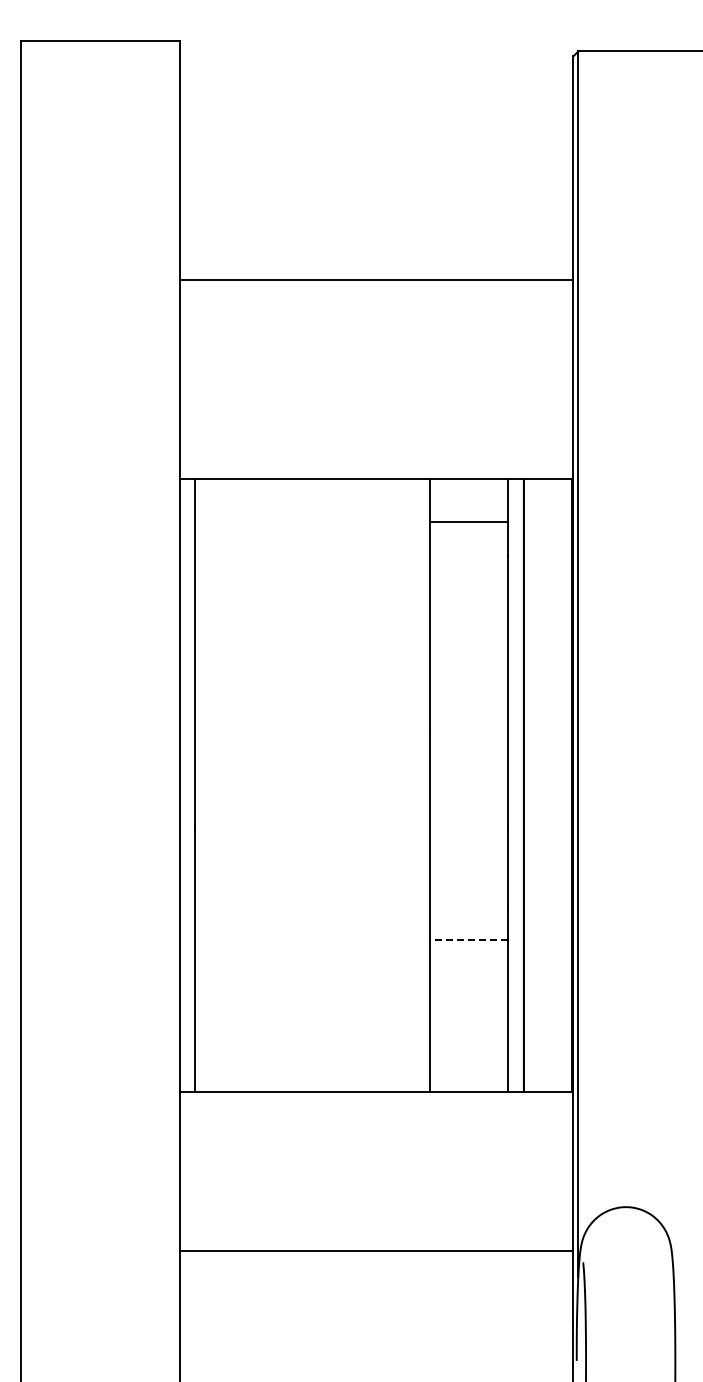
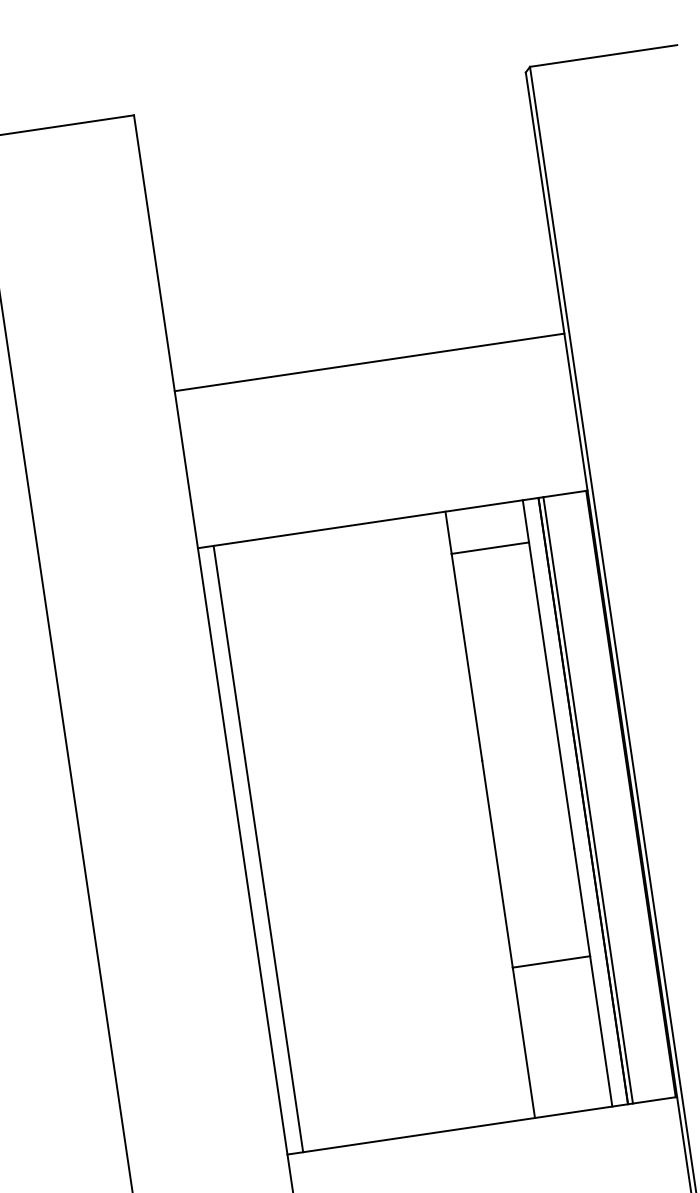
line: (376, 280) -> (369, 362), moved
line: (528, 785) -> (587, 800), added
line: (468, 939) -> (550, 961), dashed -> solid

